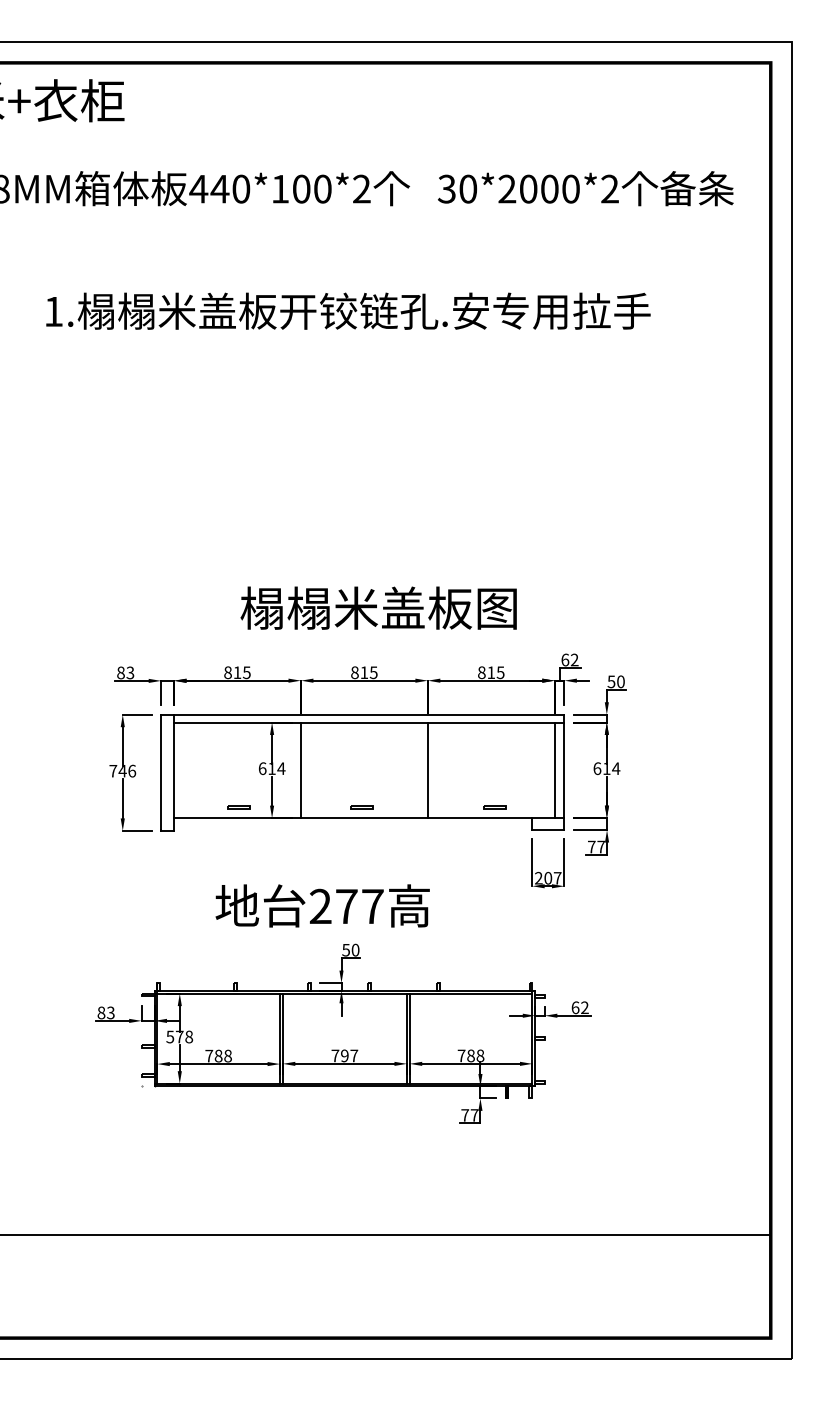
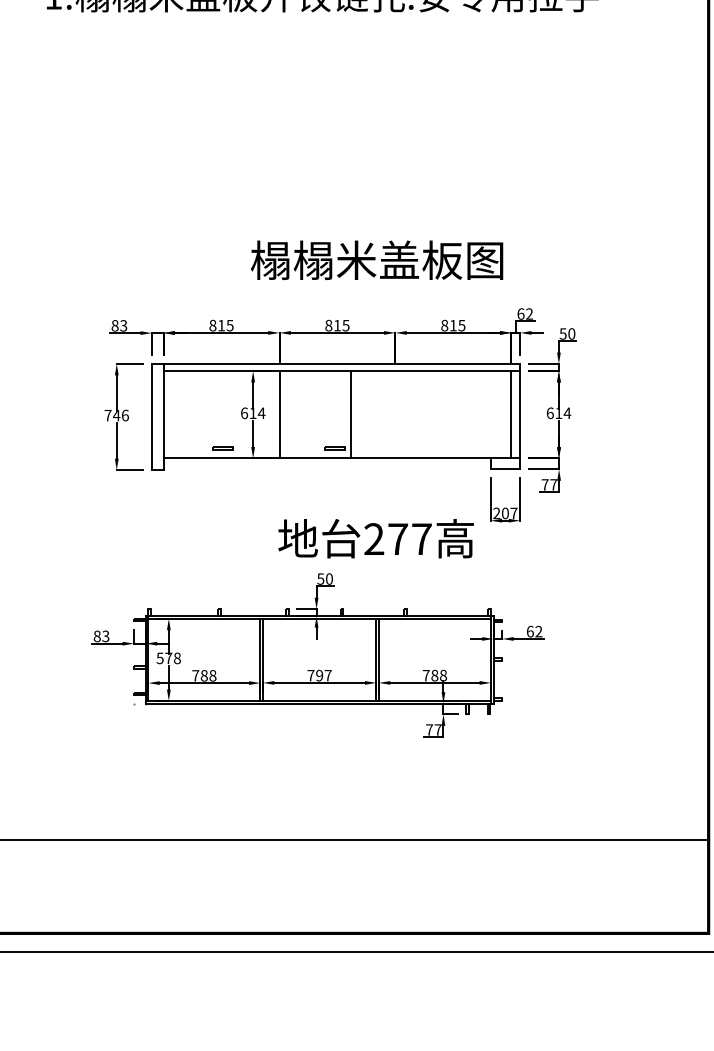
text: (378, 607) -> (376, 259), moved
line: (427, 770) -> (350, 414), moved
line: (494, 806) -> (456, 447), removed
text: (322, 905) -> (375, 538), moved

